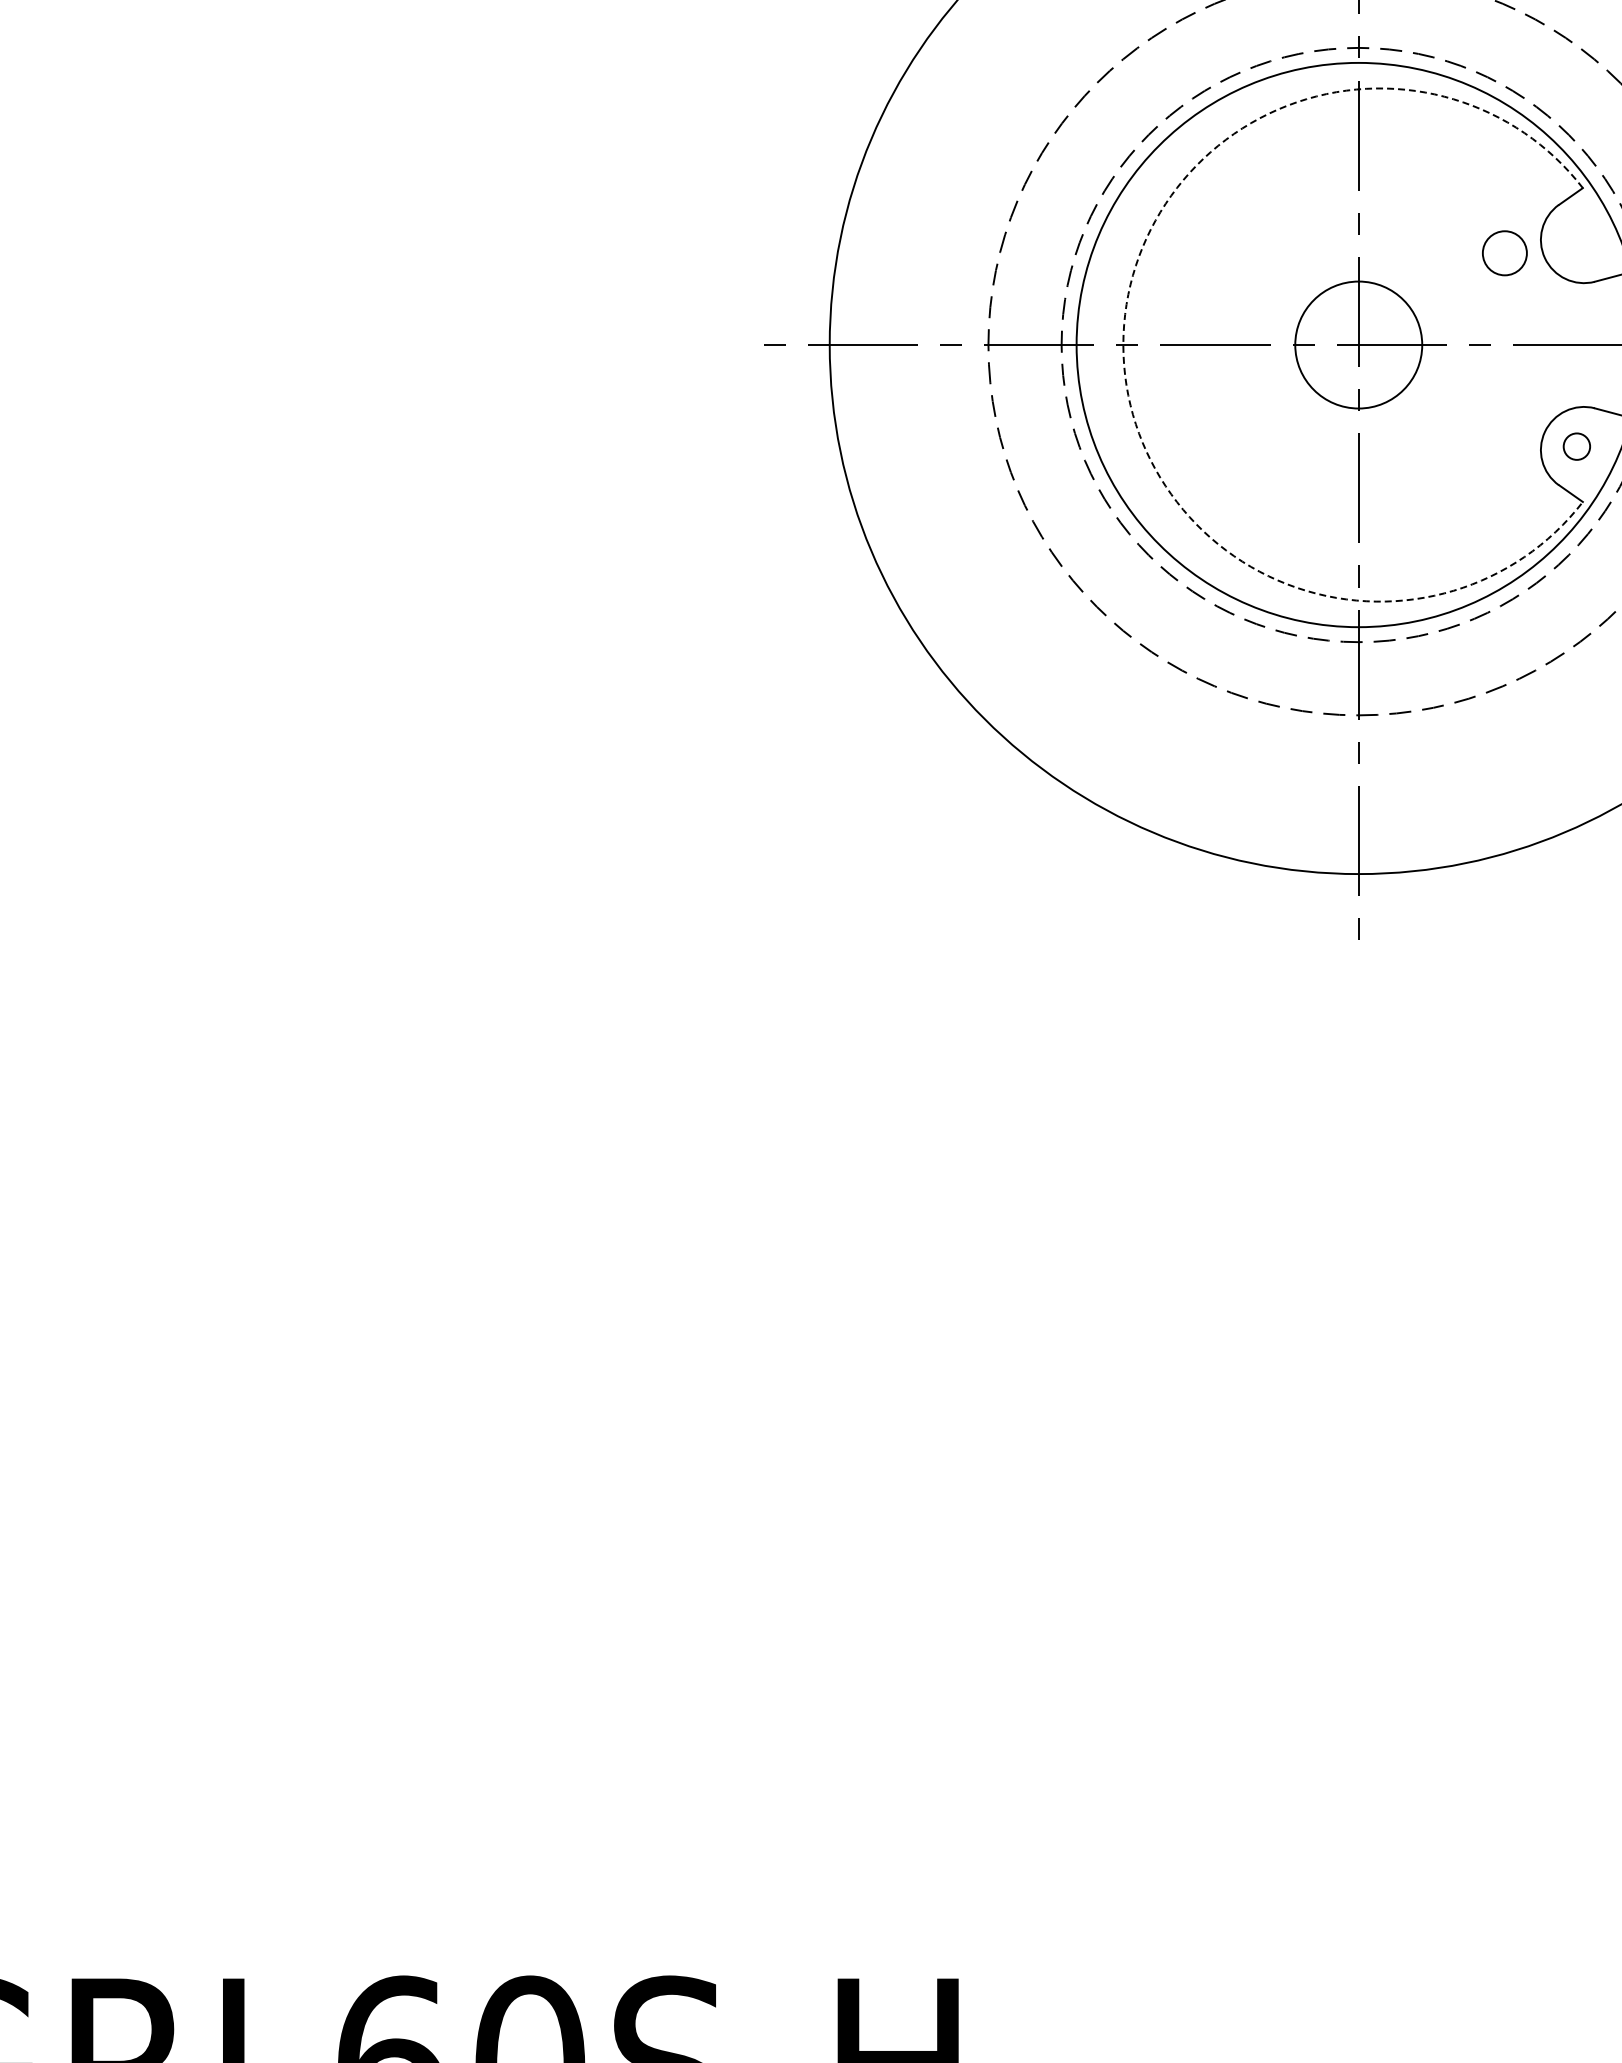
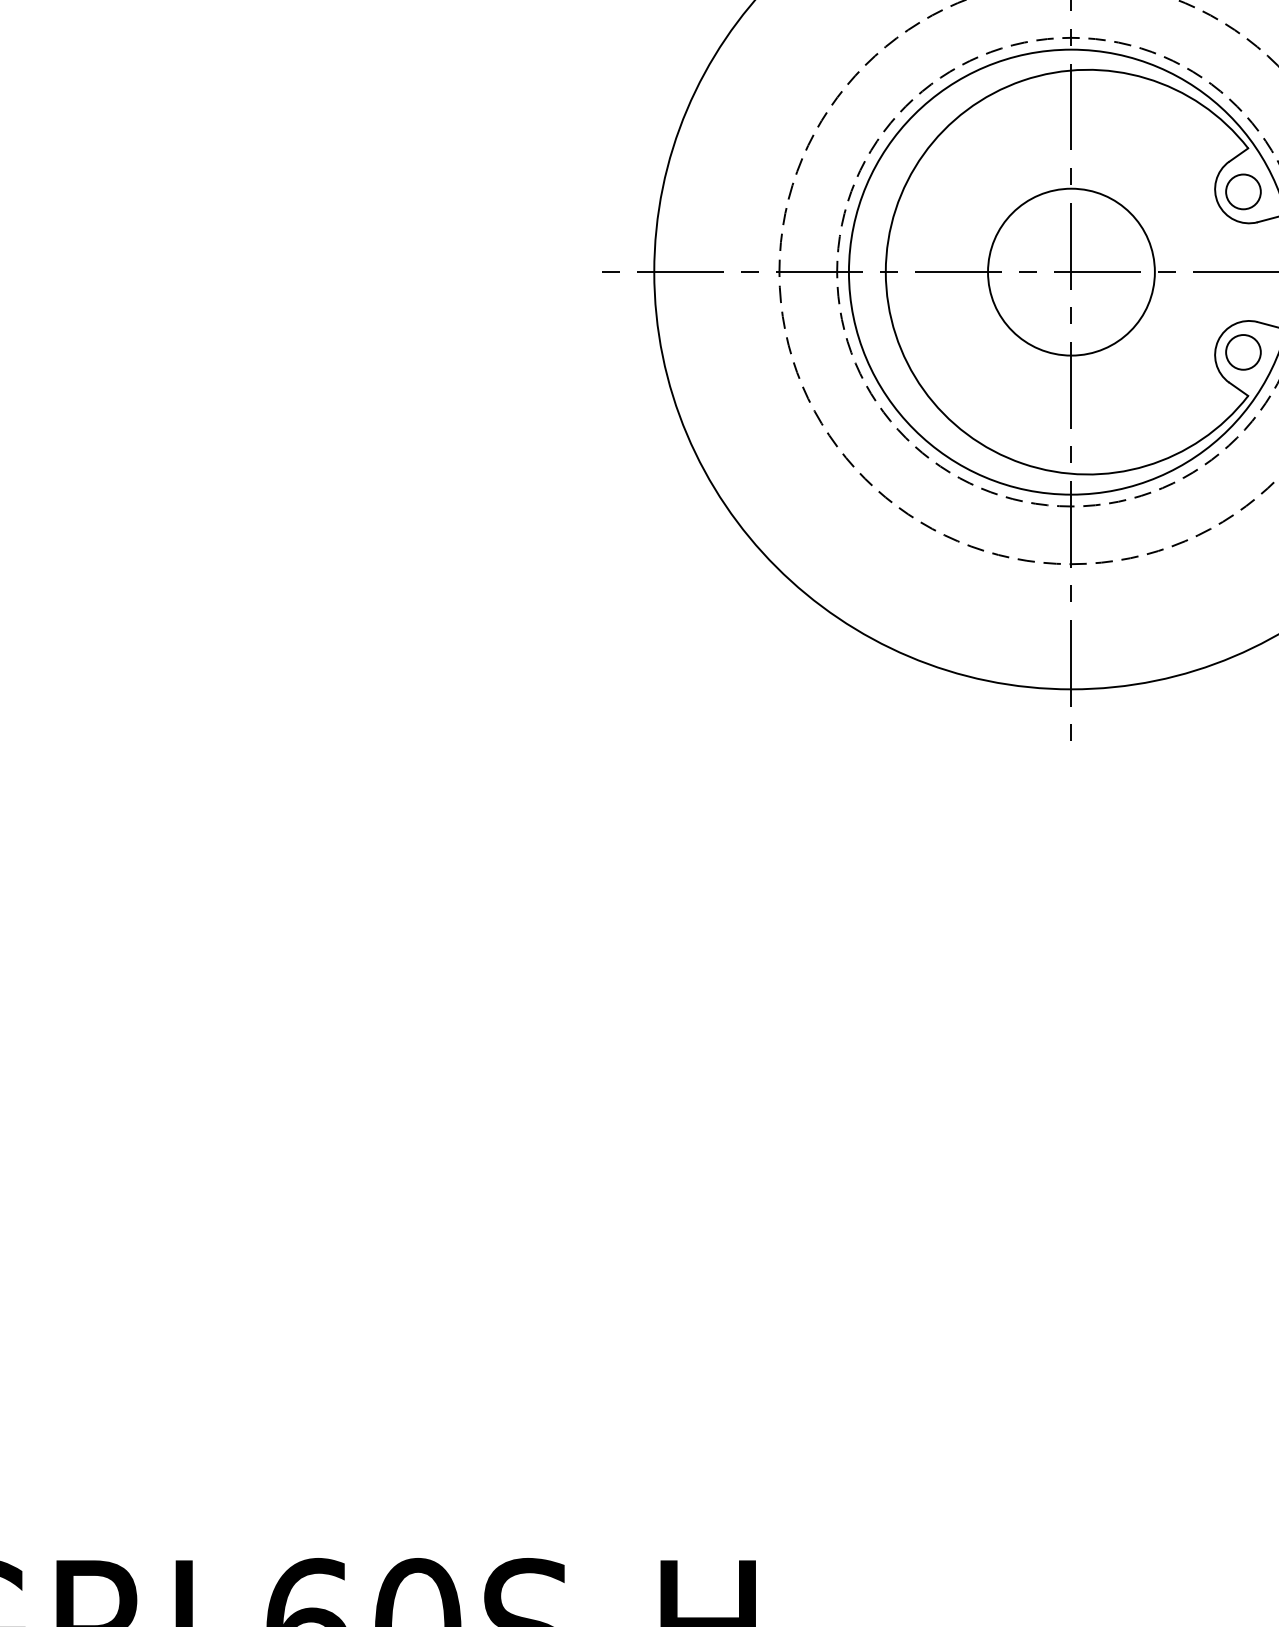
circle: (1504, 253) -> (1243, 192), moved
circle: (1358, 344) -> (1071, 271), size x1.67
arc: (1123, 345) -> (885, 272), dashed -> solid
circle: (1576, 446) -> (1243, 352), size x1.67

